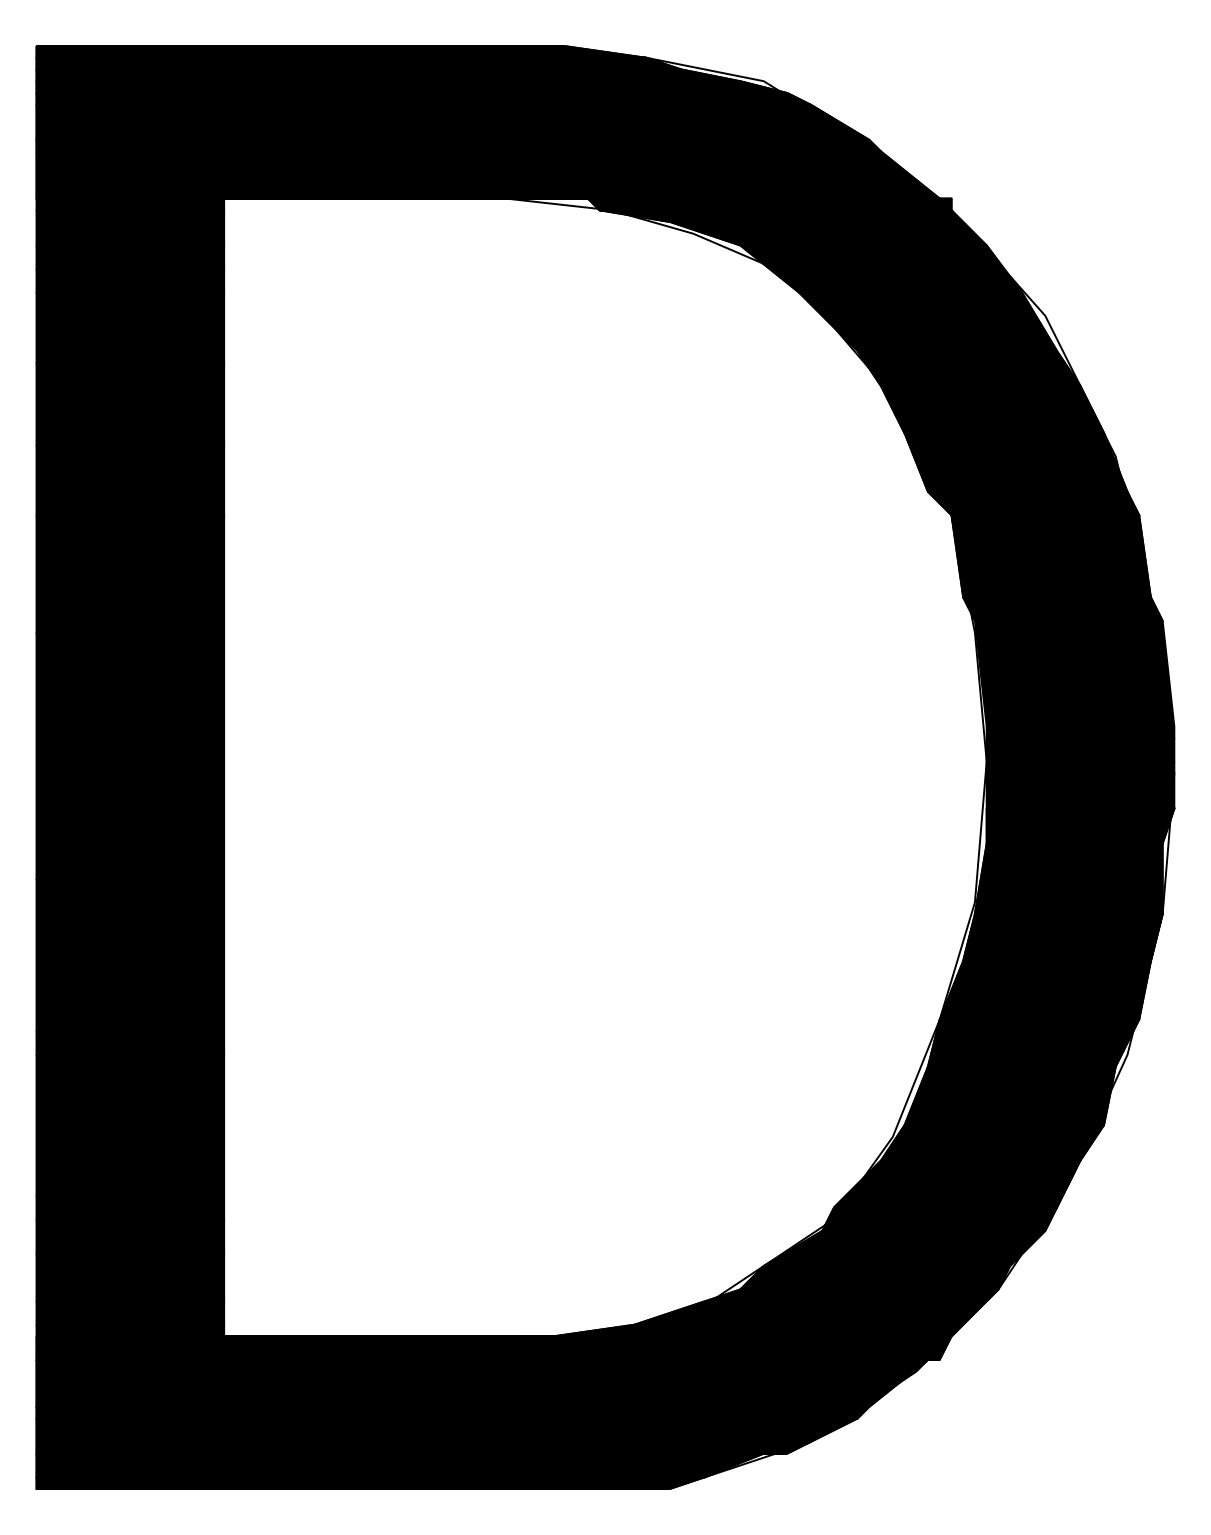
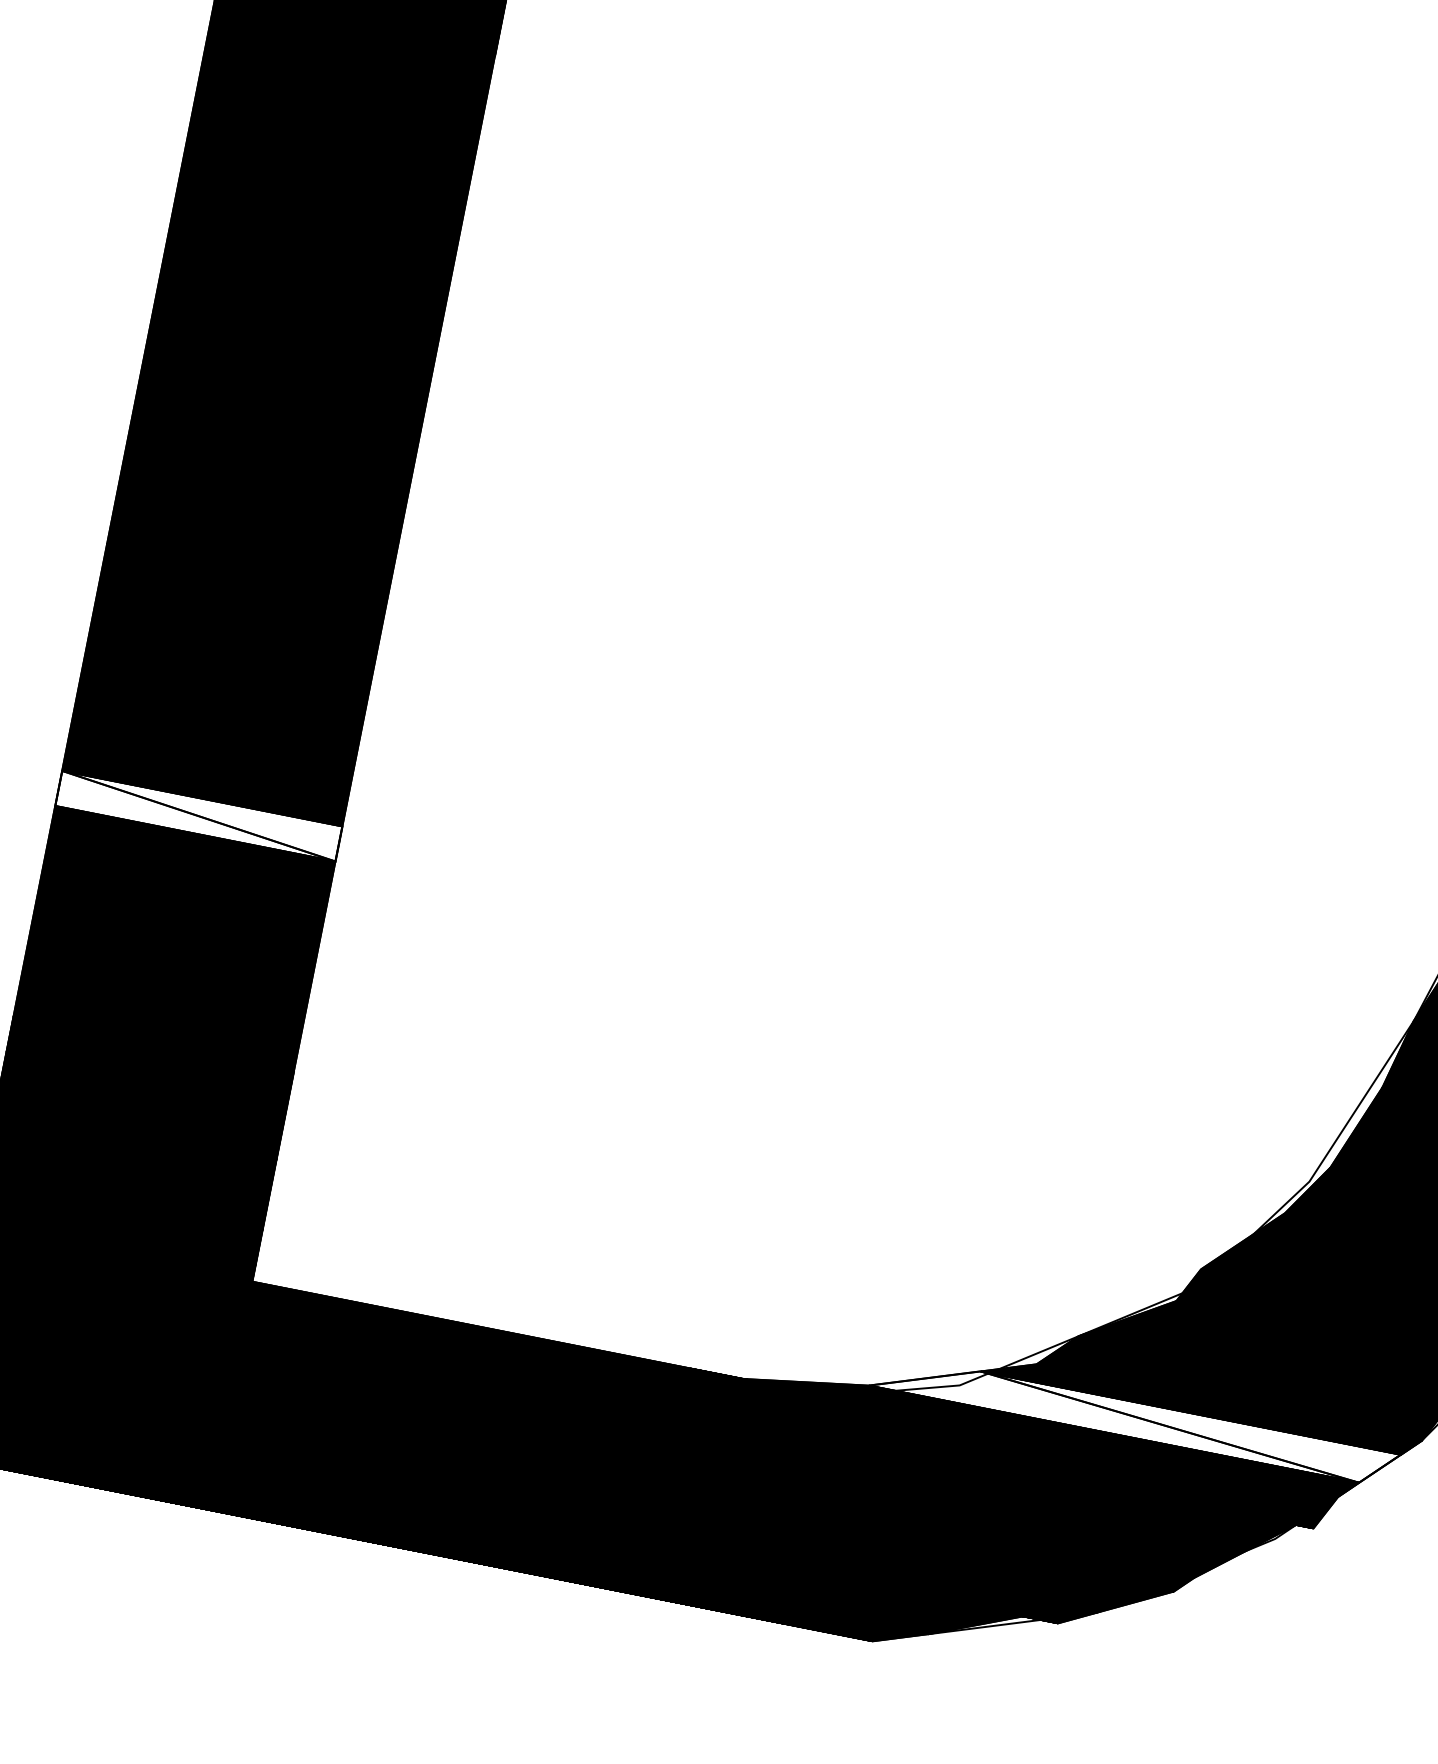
fill: (130, 1042) -> (199, 815), removed
fill: (810, 1312) -> (1134, 1419), removed

